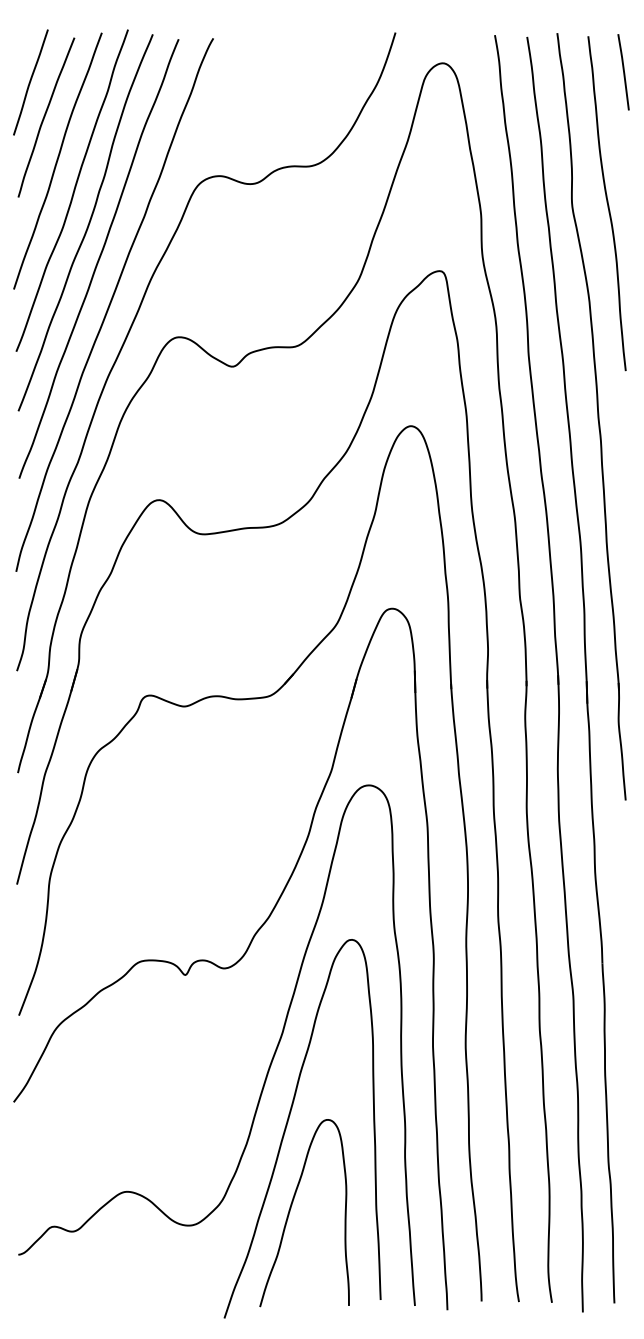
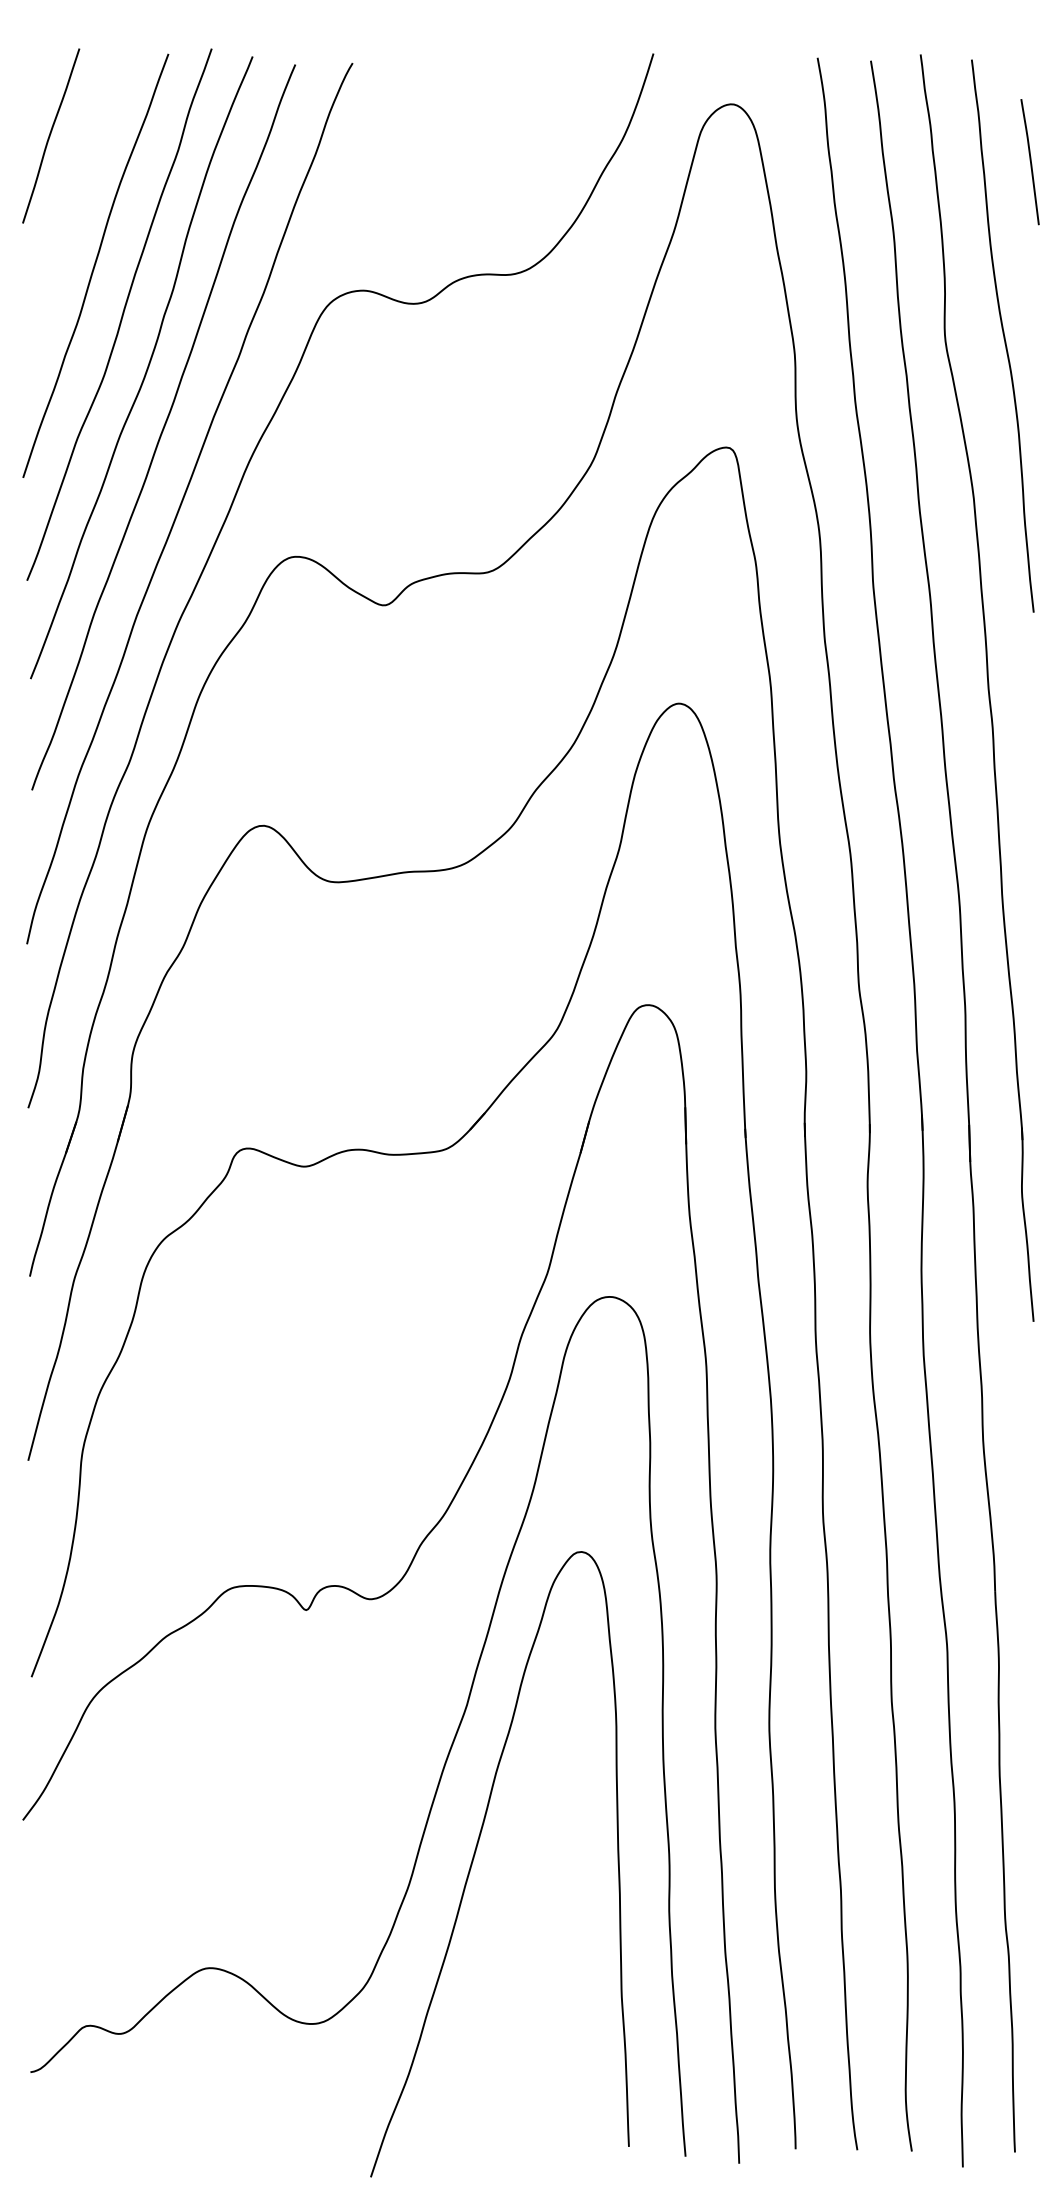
line: (623, 72) -> (1029, 162), moved
curve: (45, 116) -> (75, 192), removed
curve: (291, 1208) -> (481, 1995), removed

